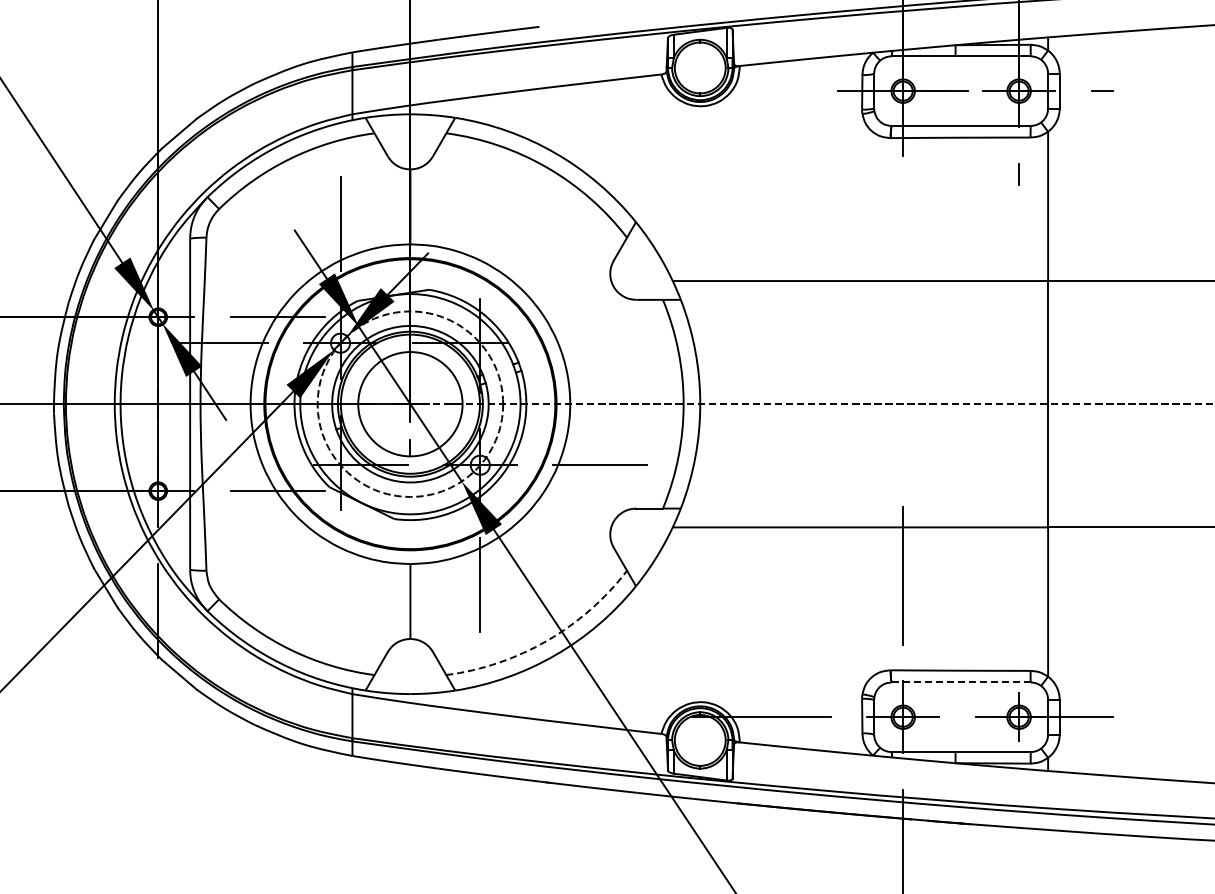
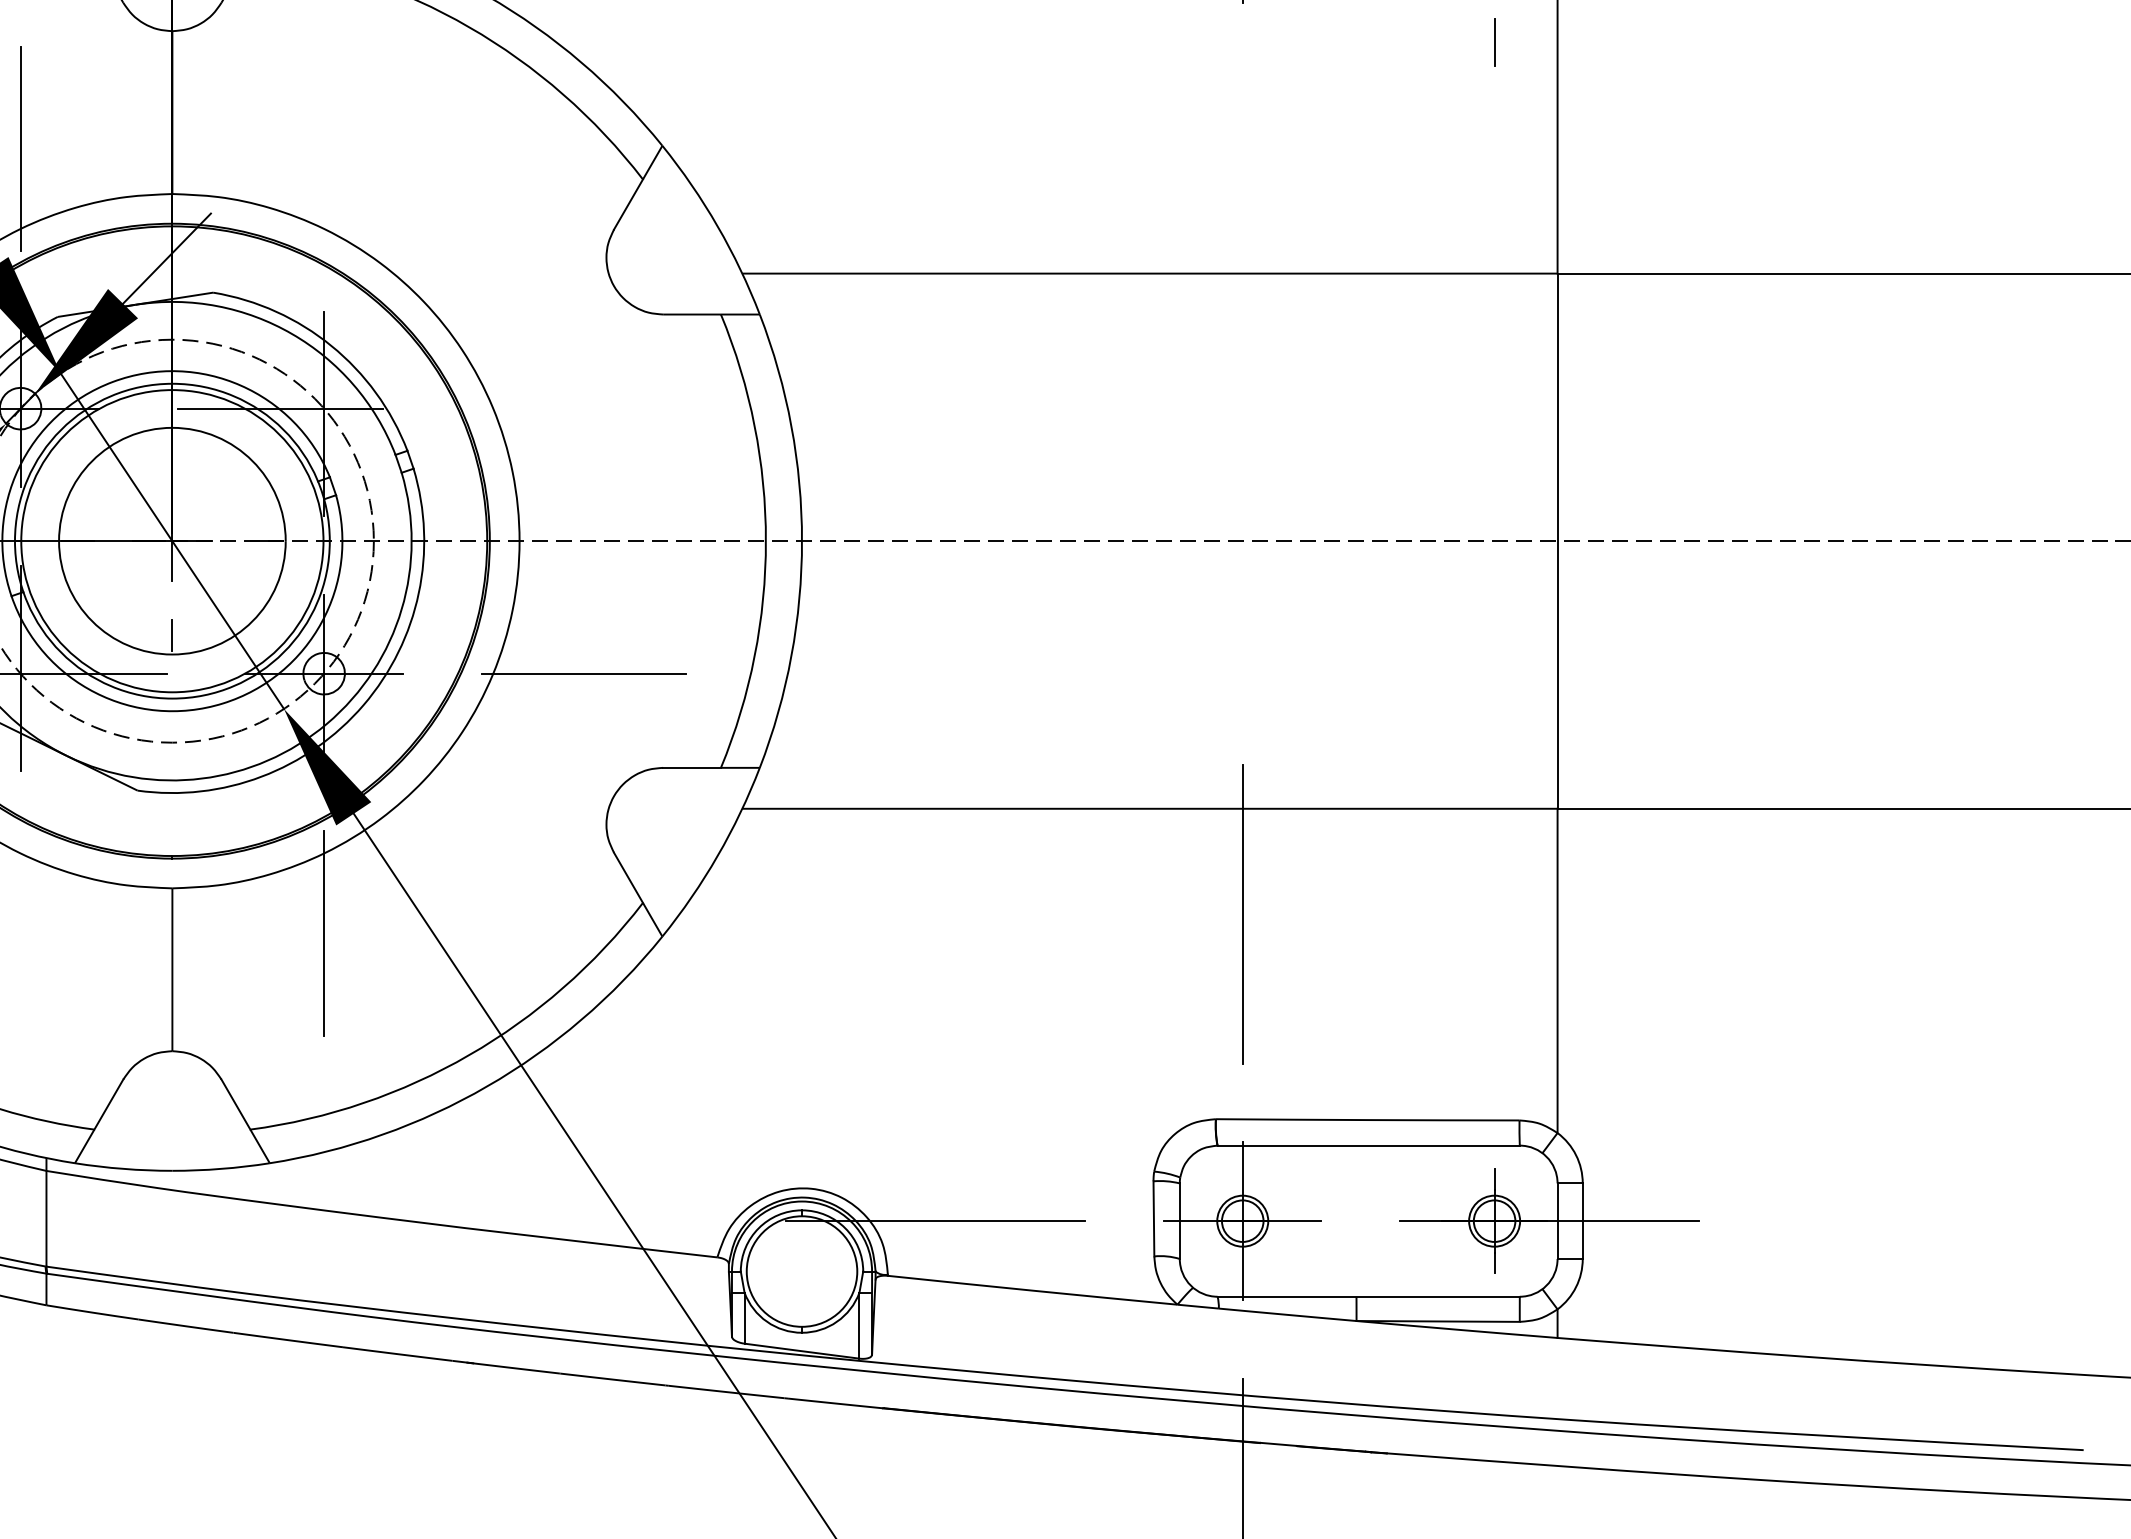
arc: (547, 640) -> (470, 1054), dashed -> solid
line: (961, 682) -> (1369, 1145), dashed -> solid

